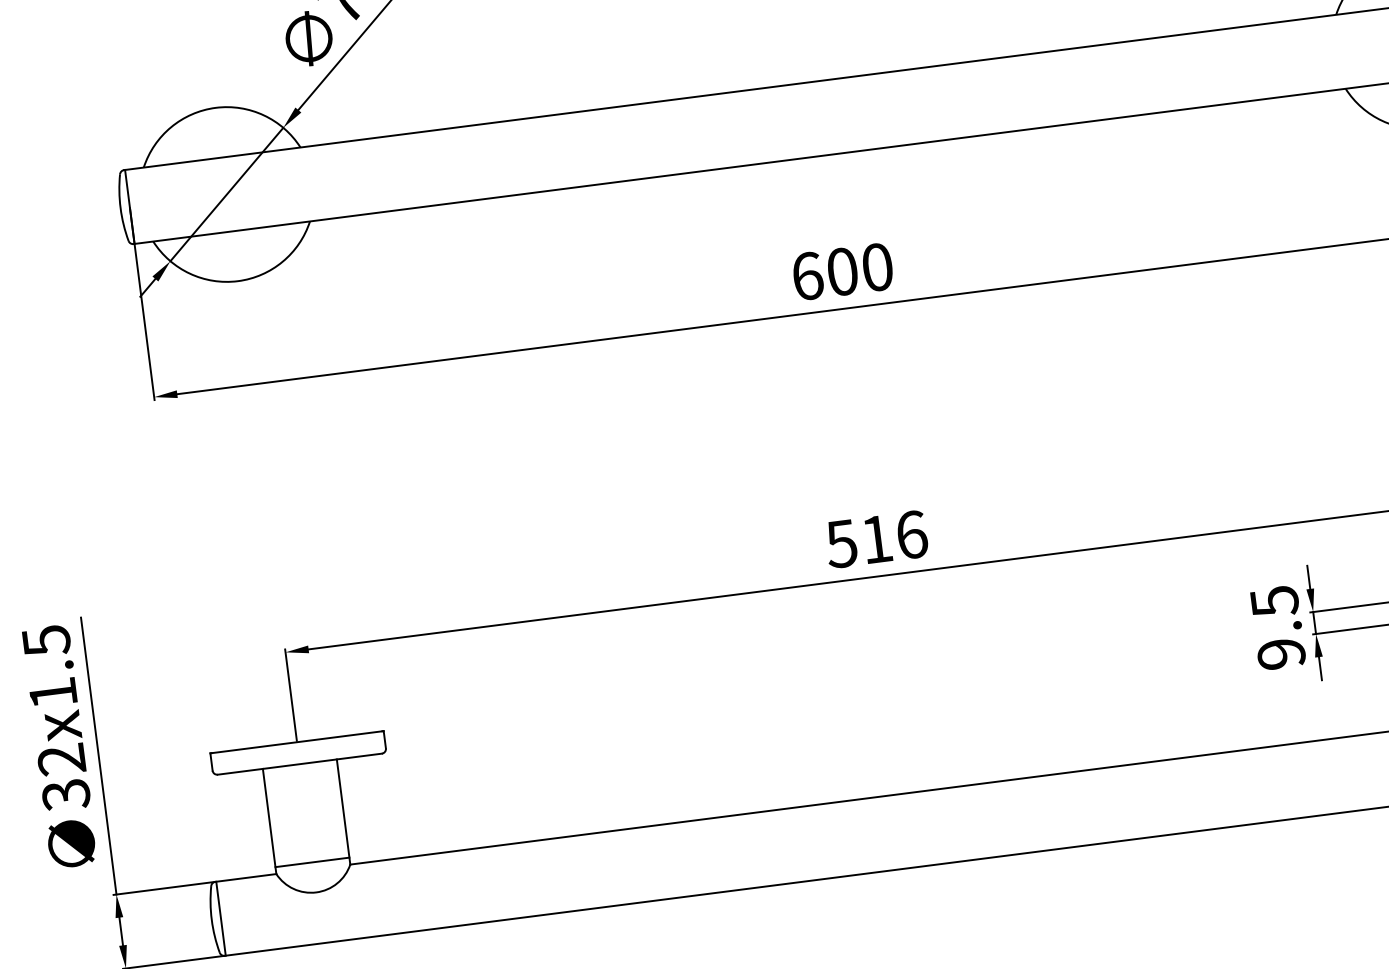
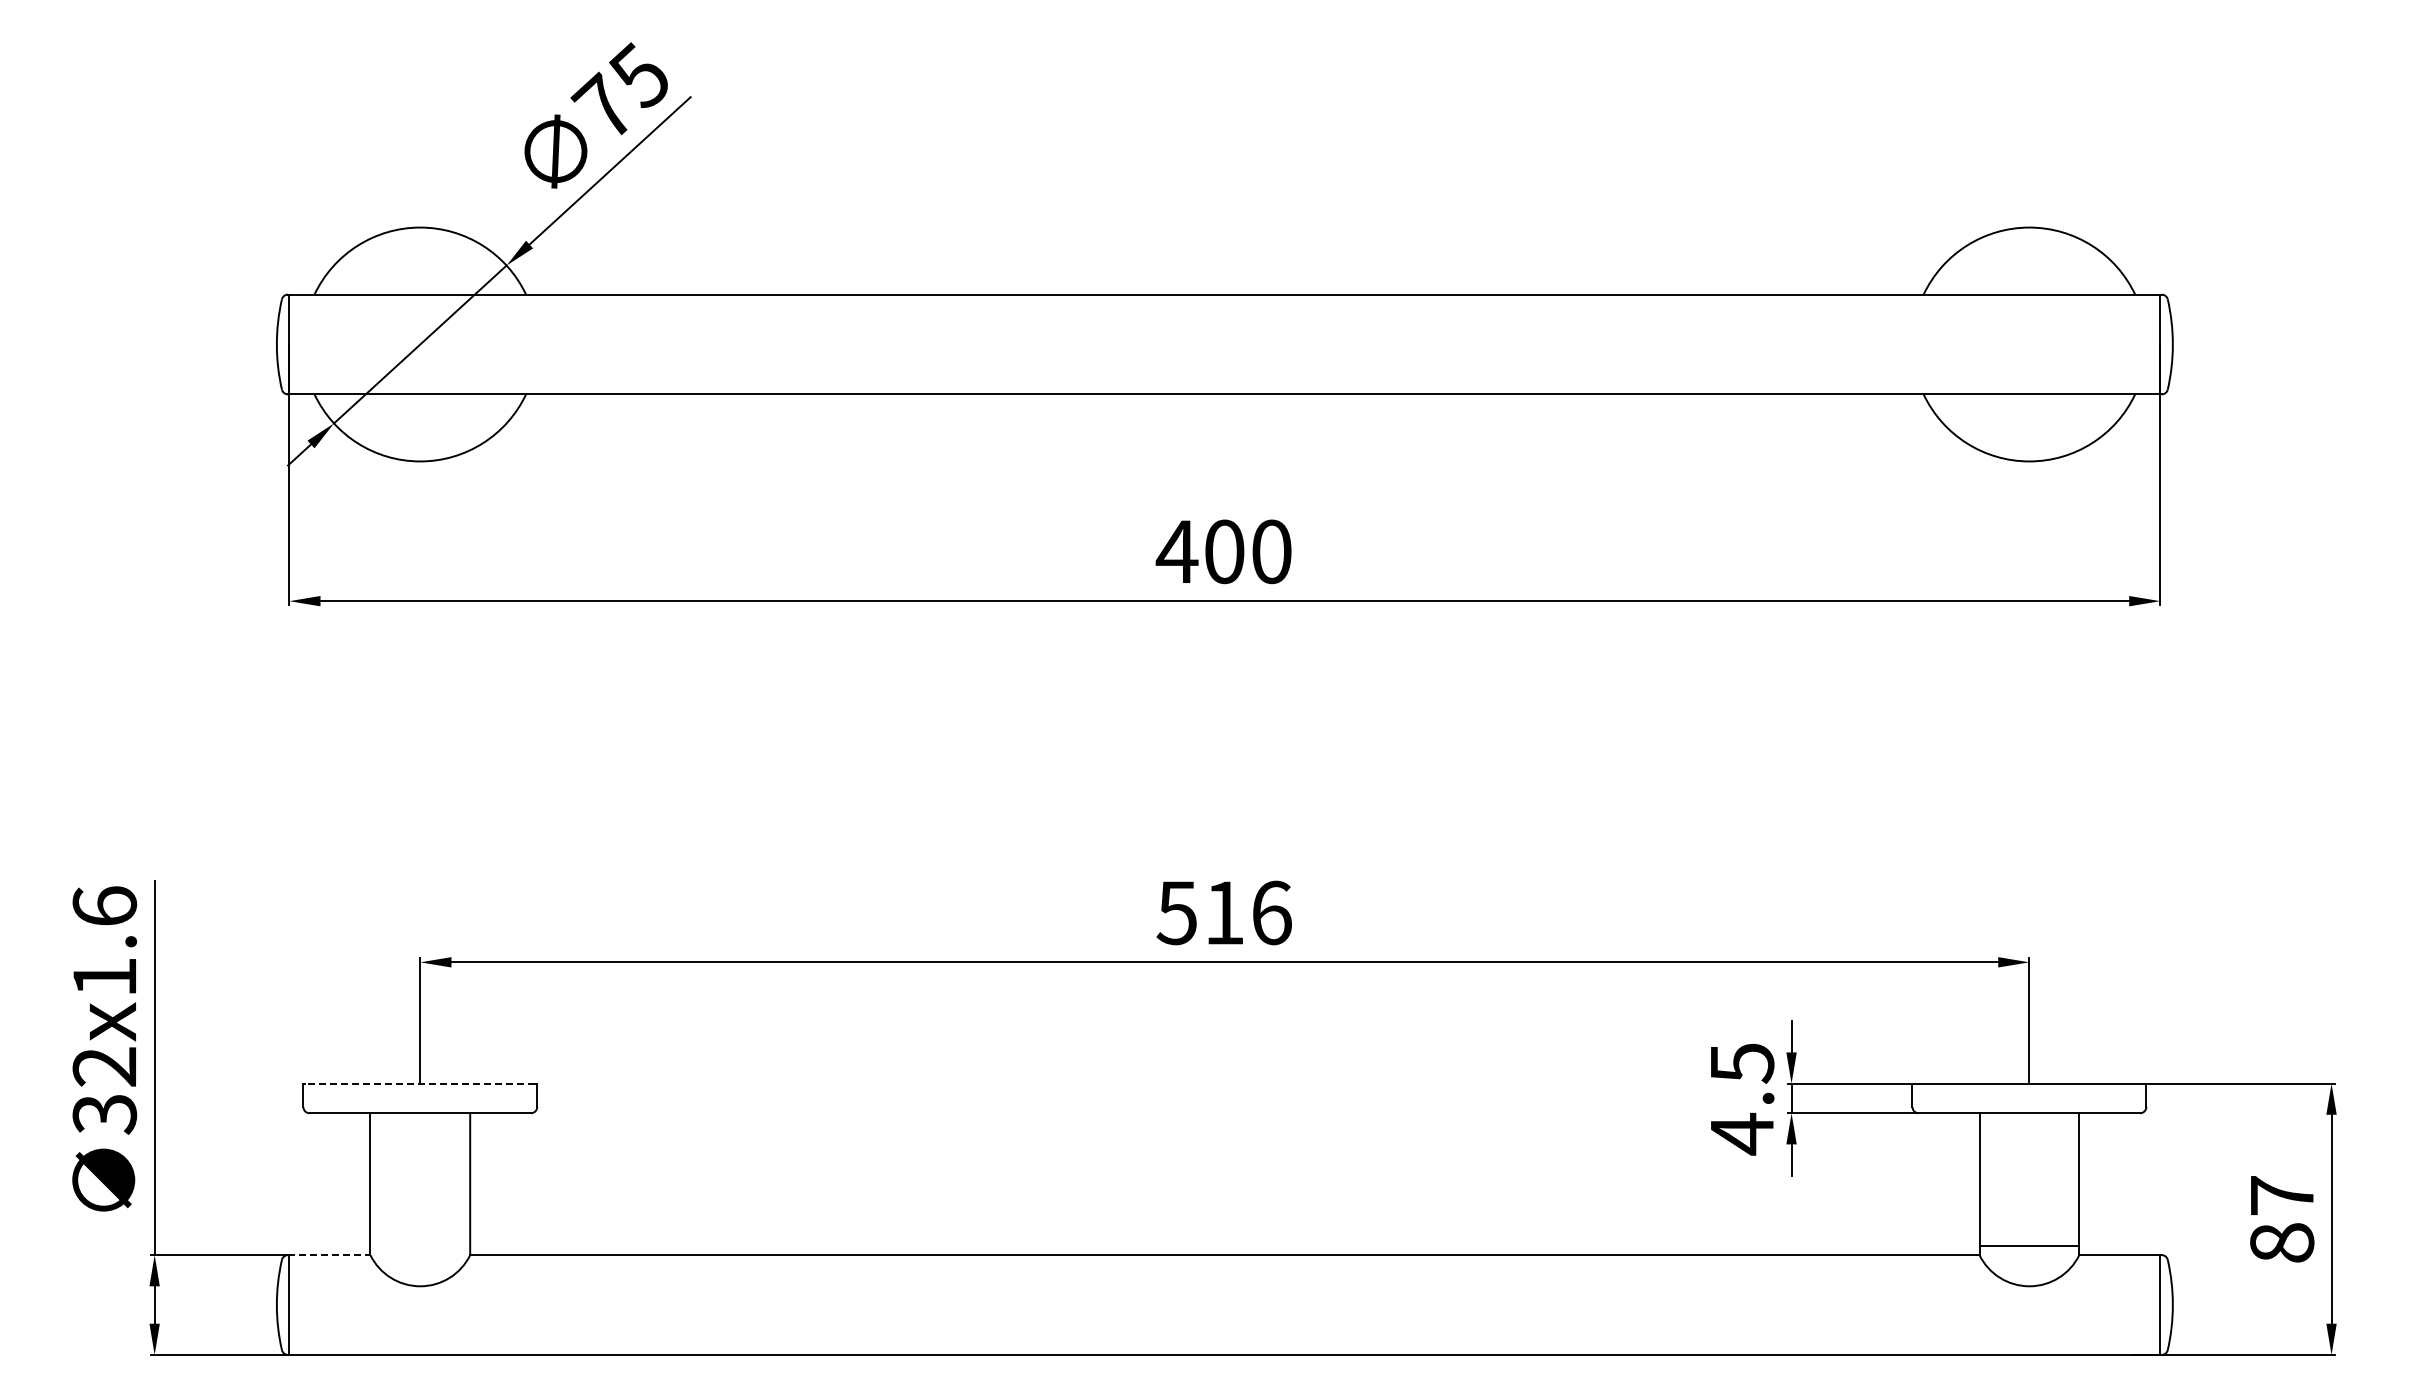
text: (806, 276) -> (1176, 551), 600 -> 400
text: (46, 640) -> (104, 906), 32x1.5 -> 32x1.6
text: (1281, 653) -> (1742, 1133), 9.5 -> 4.5
line: (296, 742) -> (419, 1083), solid -> dashed
line: (312, 862) -> (420, 1245), removed
line: (246, 878) -> (329, 1255), solid -> dashed

